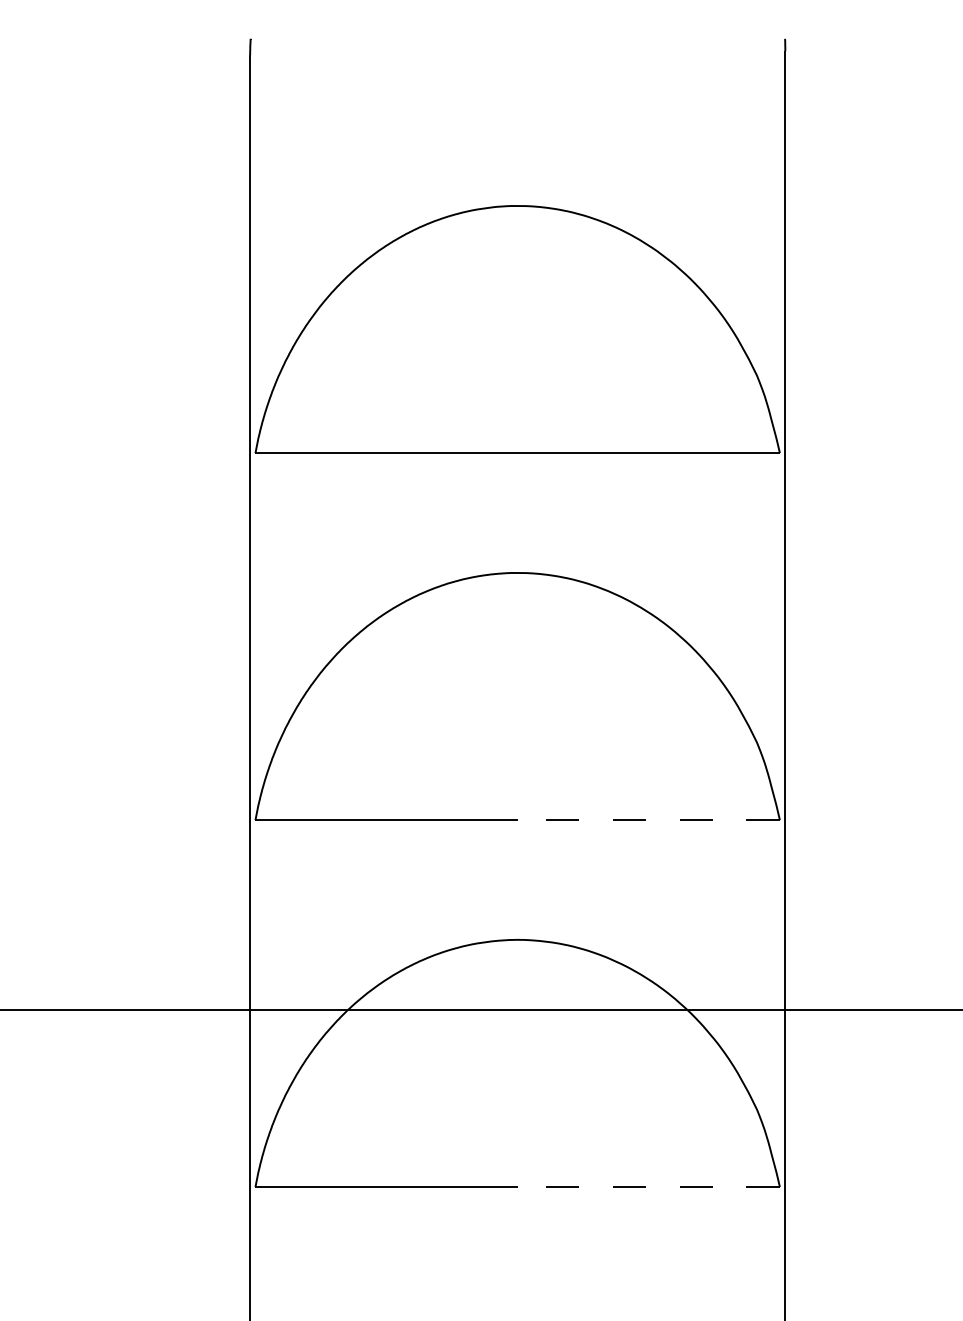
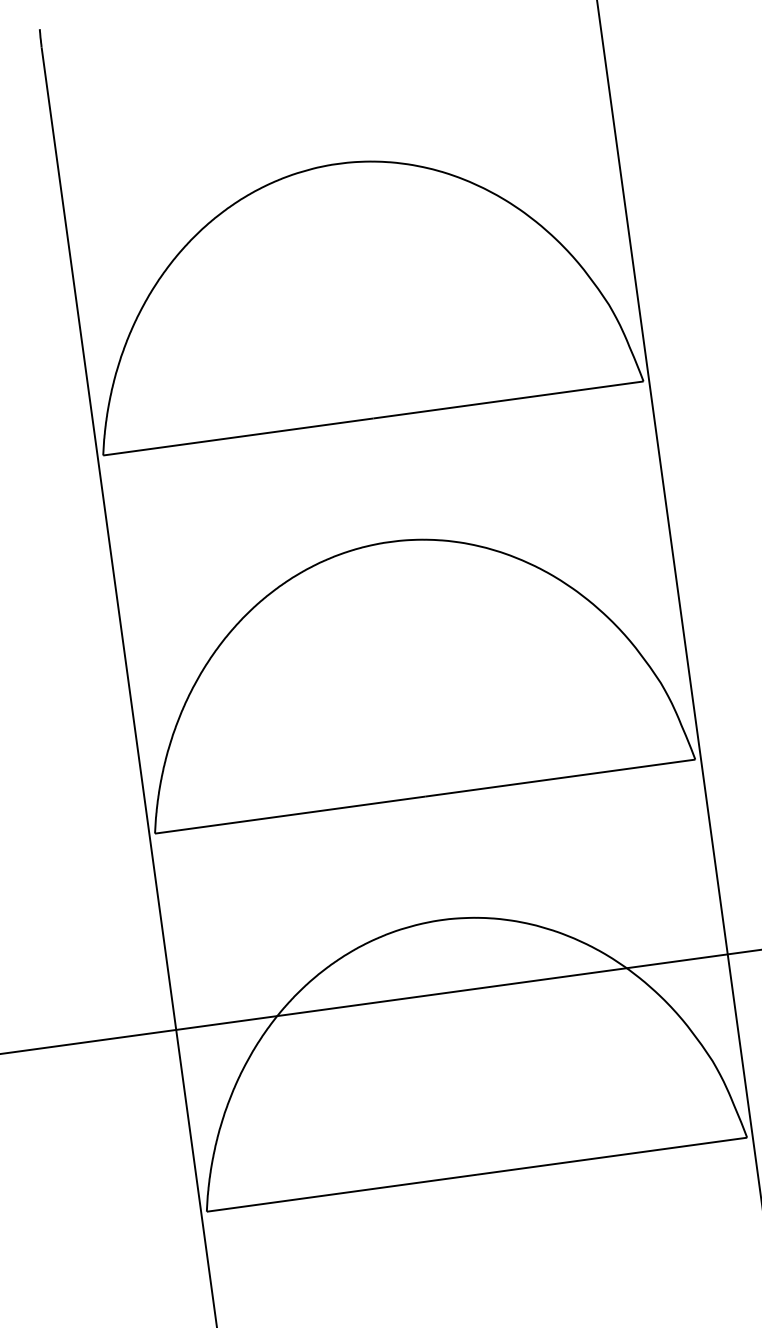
line: (648, 820) -> (560, 778), dashed -> solid
line: (648, 1187) -> (611, 1156), dashed -> solid

